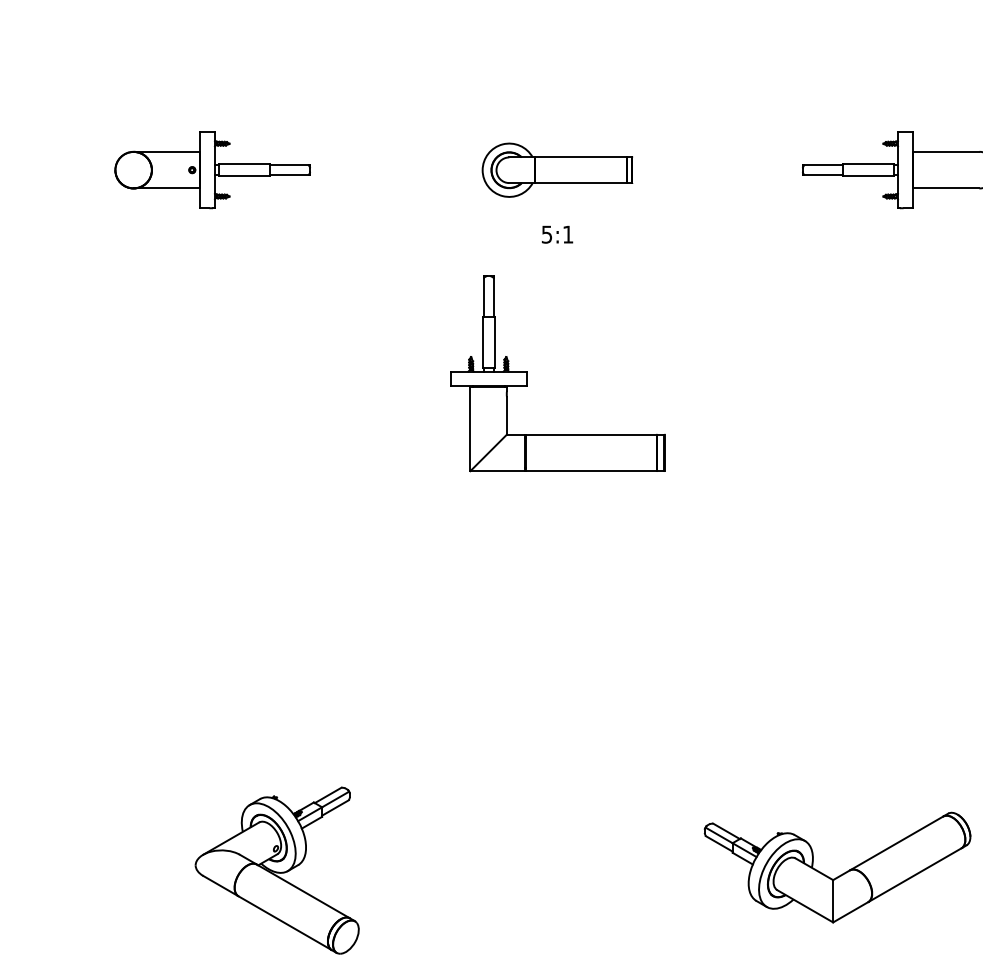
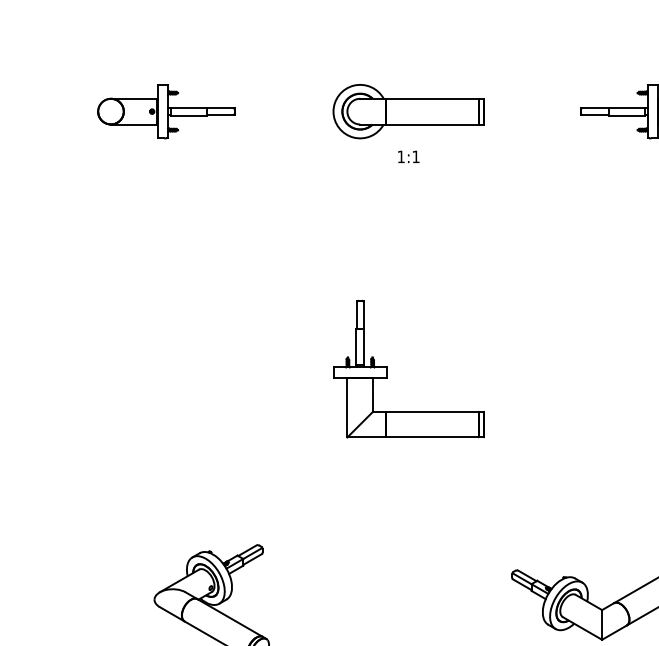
part: (557, 170) -> (408, 111), size x1.43
text: (546, 234) -> (400, 156), 5:1 -> 1:1
part: (527, 373) -> (387, 368), moved

